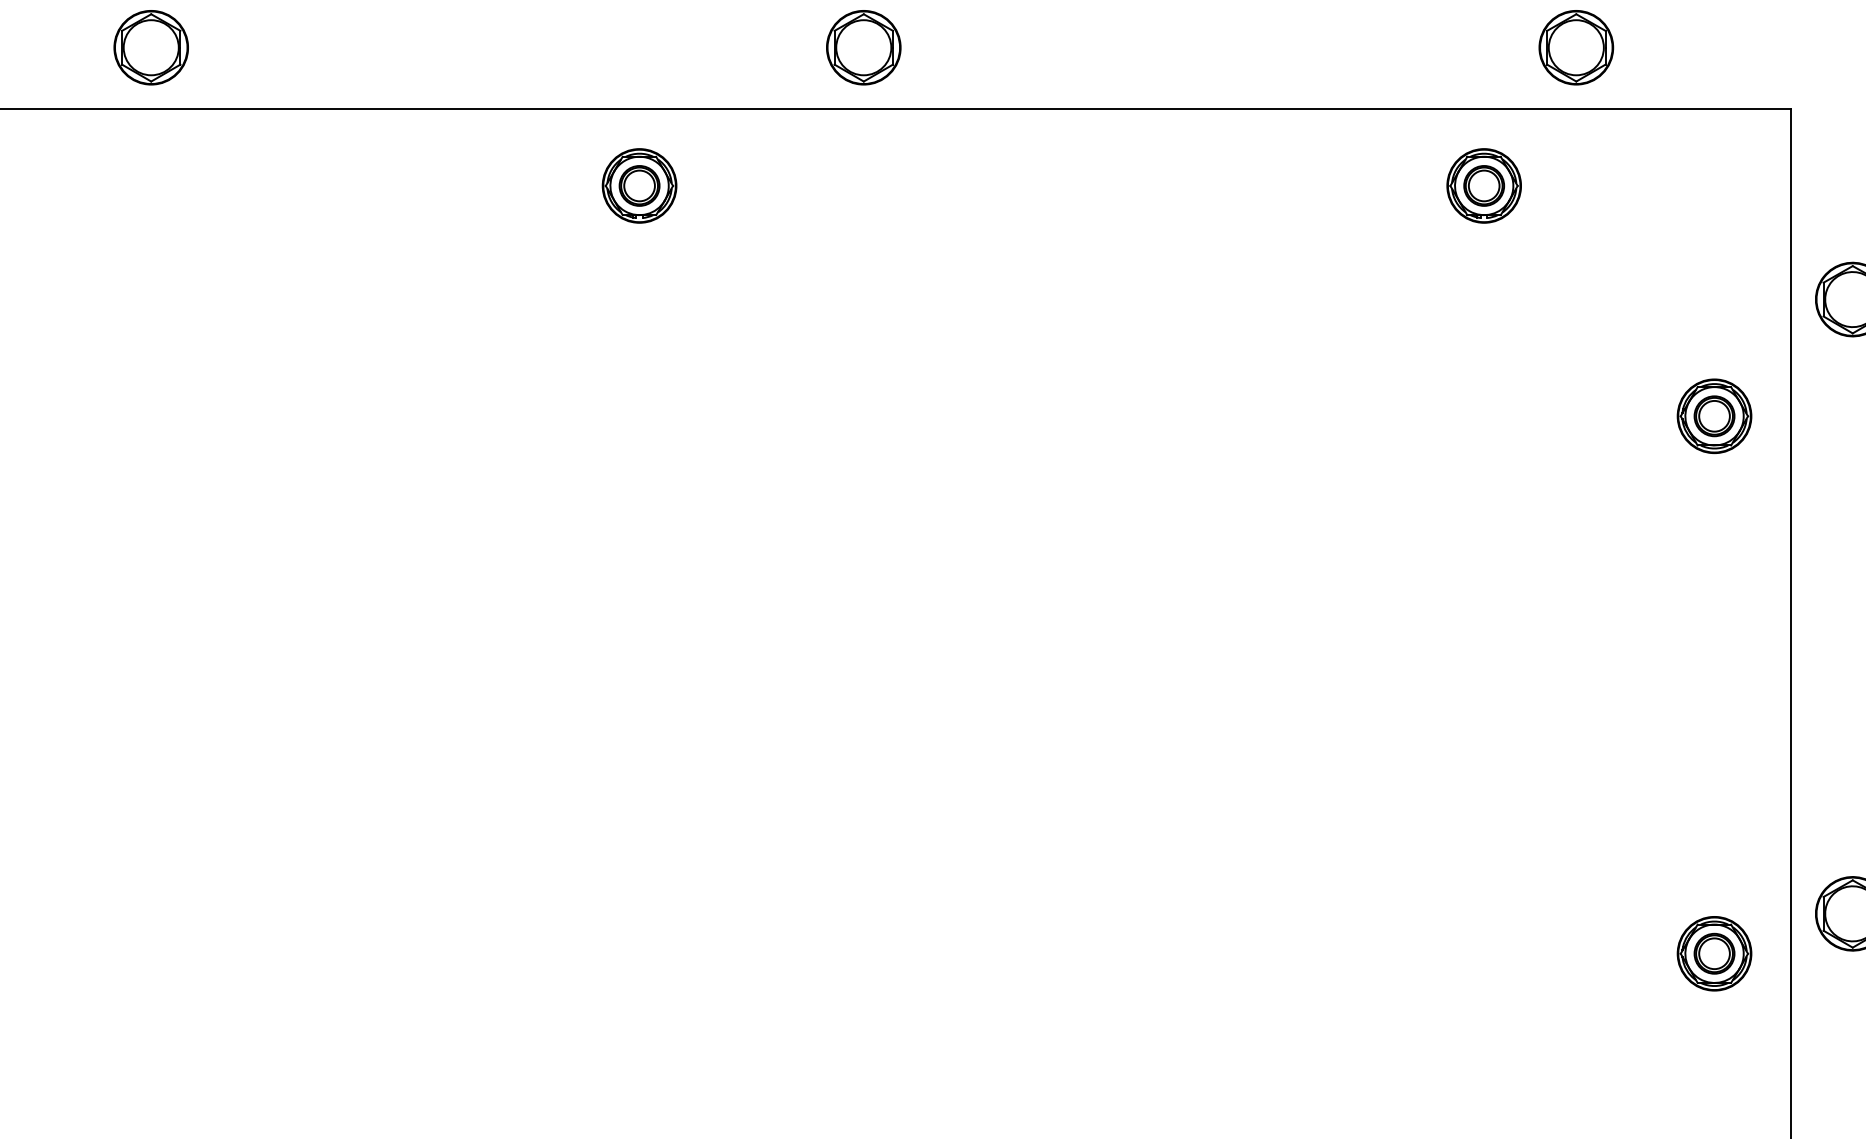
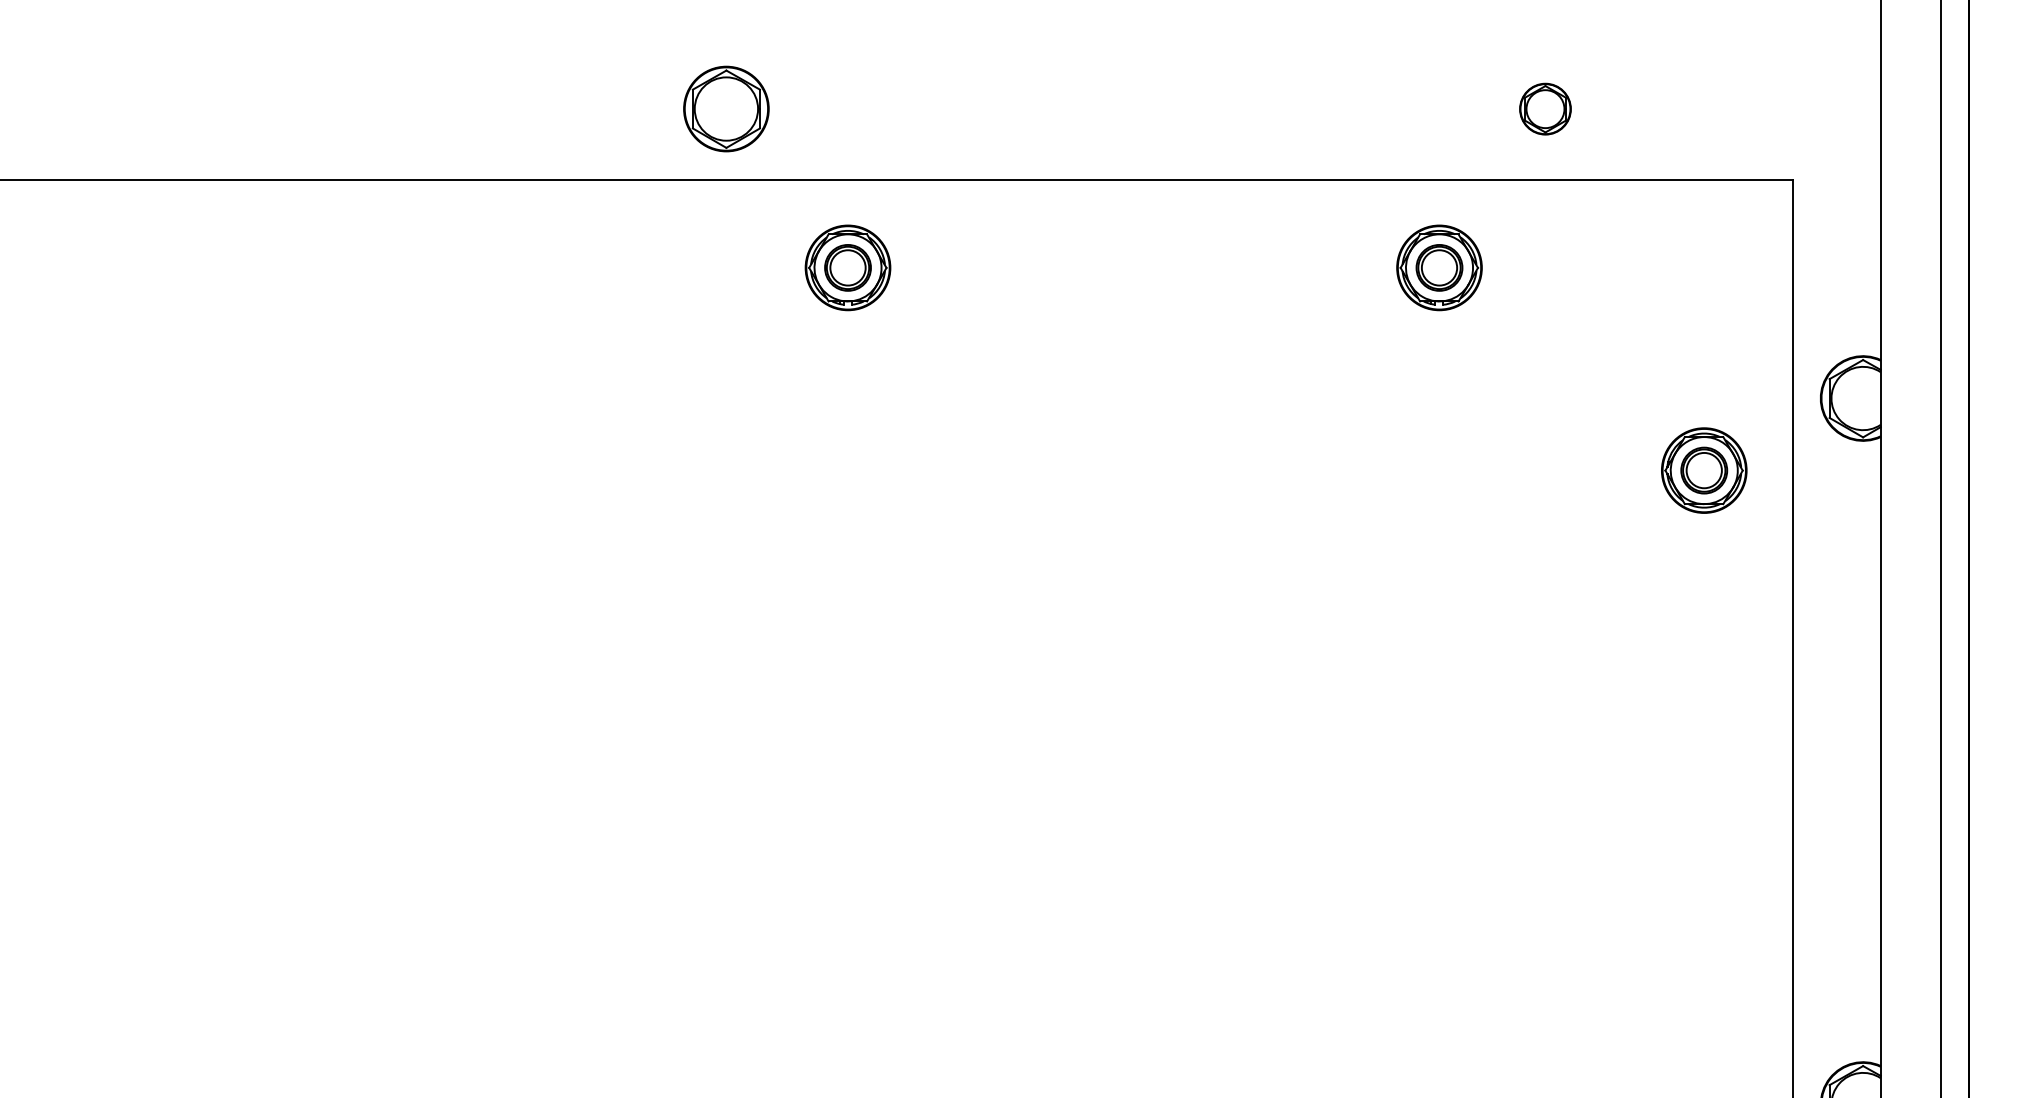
part: (1576, 47) -> (1545, 108), size x0.6
part: (639, 185) -> (847, 267), moved
part: (1714, 415) -> (1704, 469), moved

